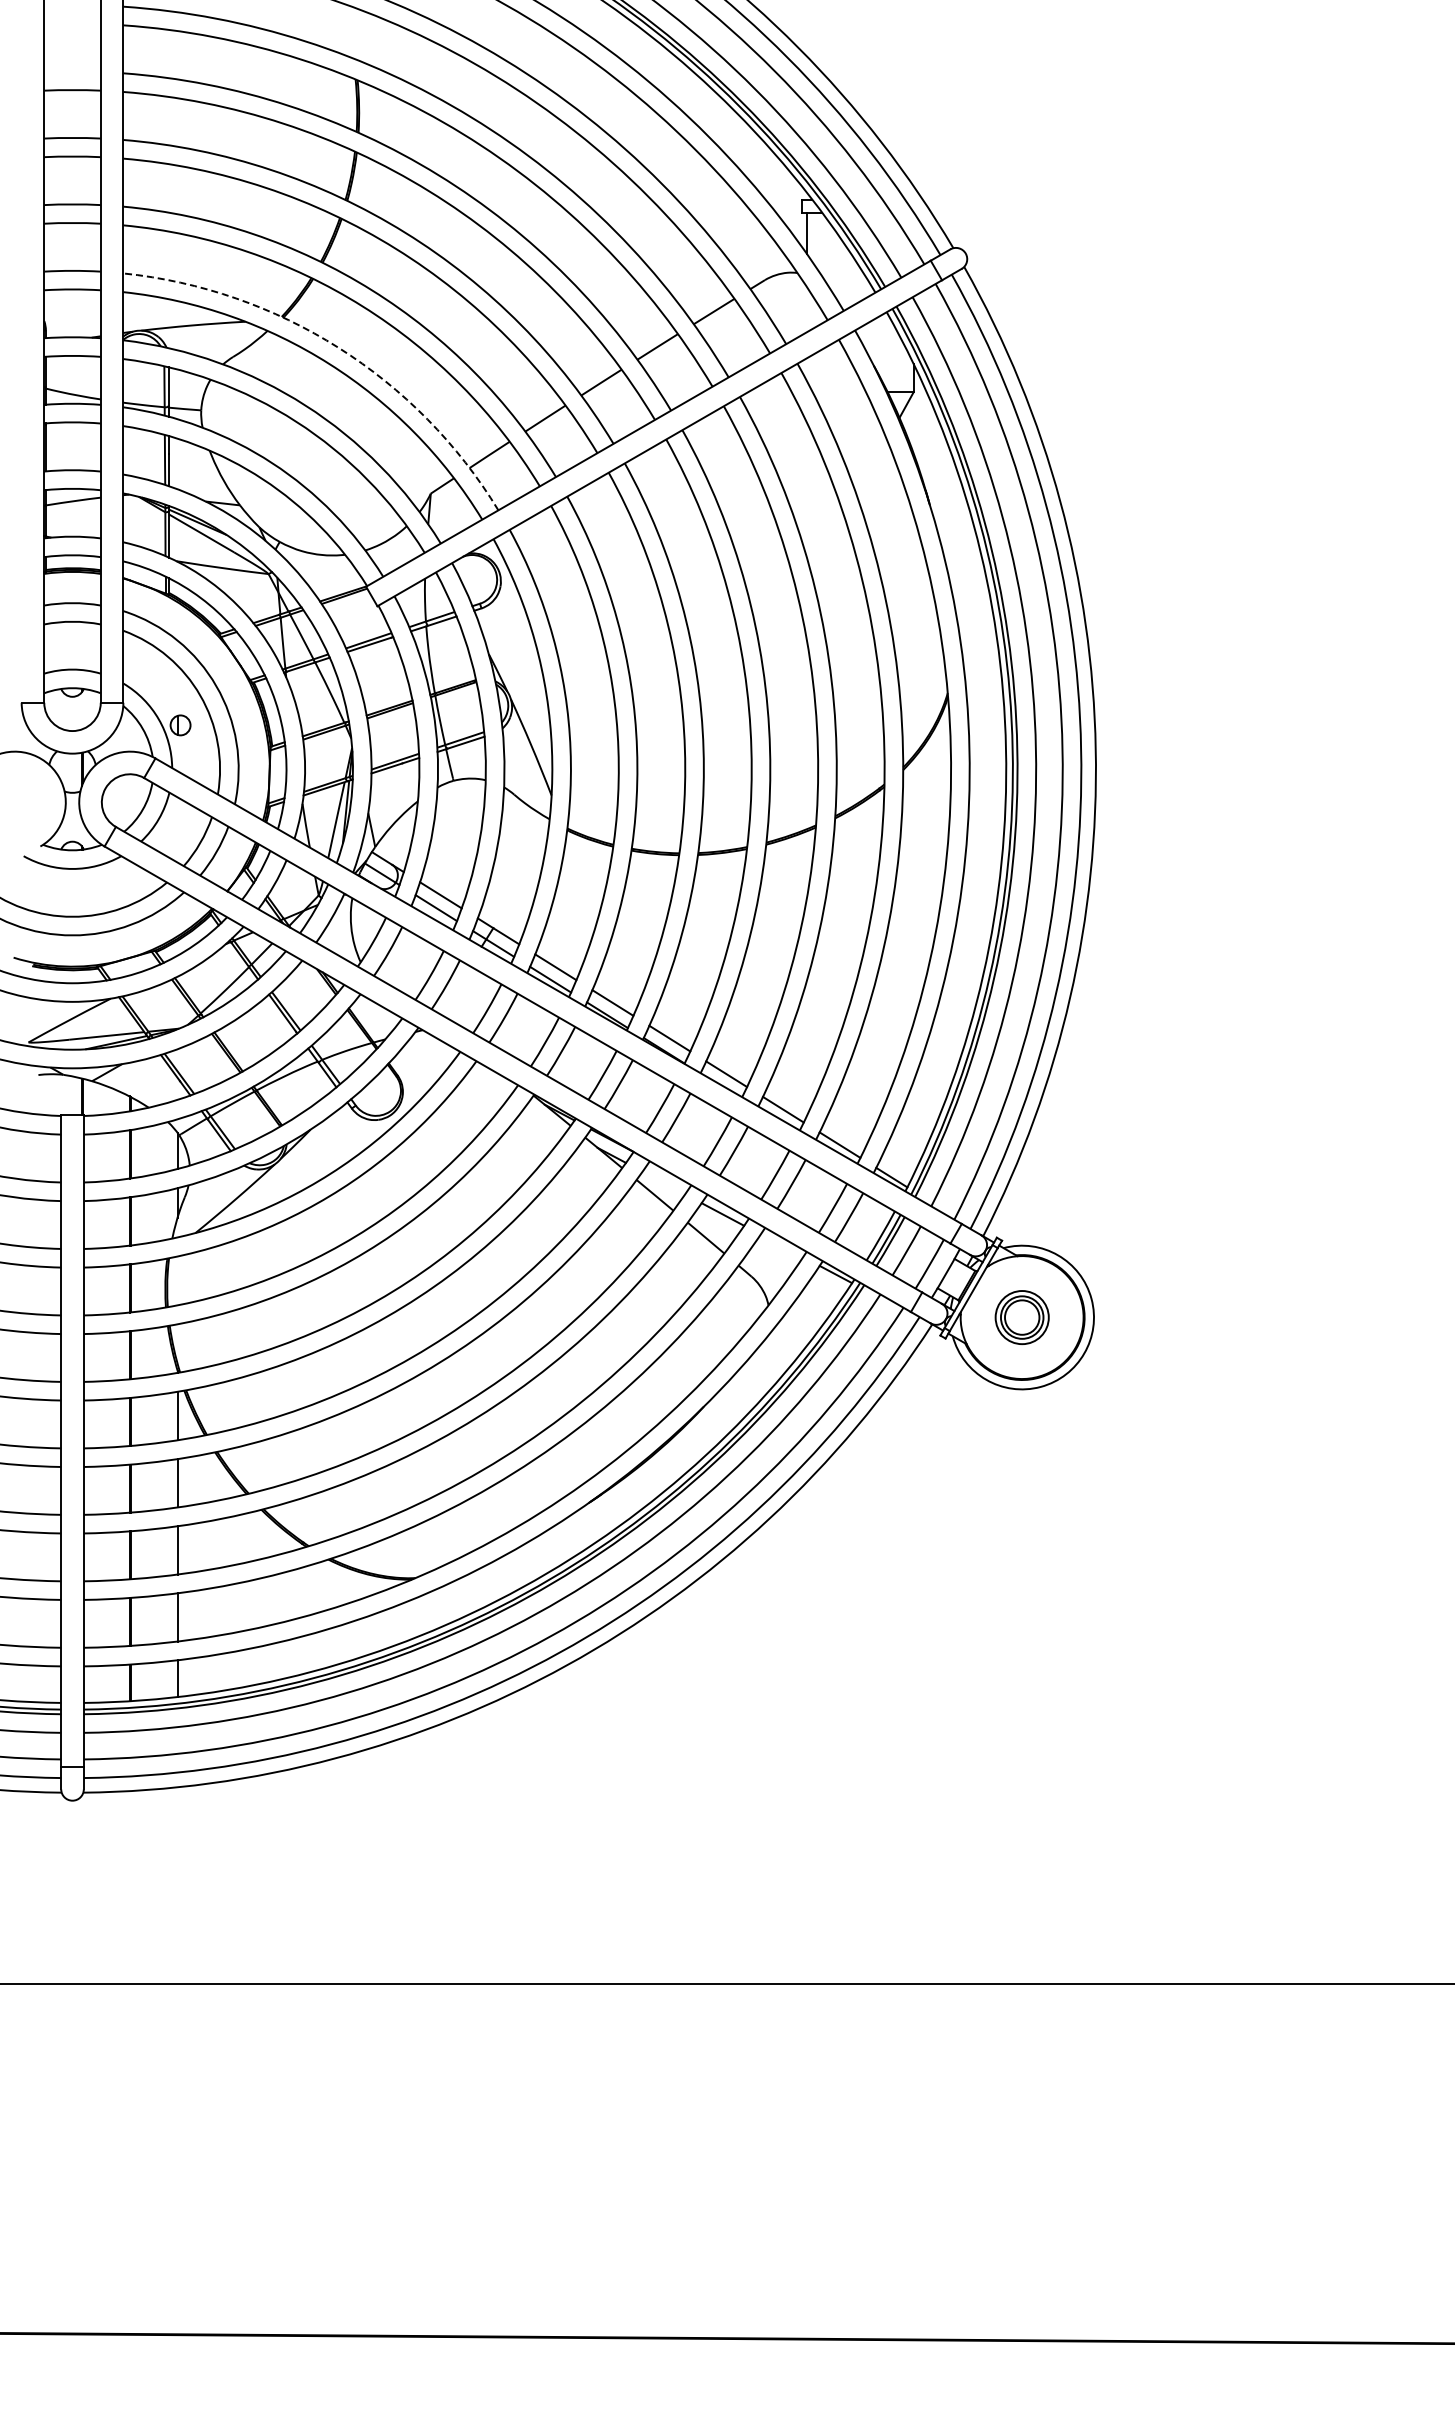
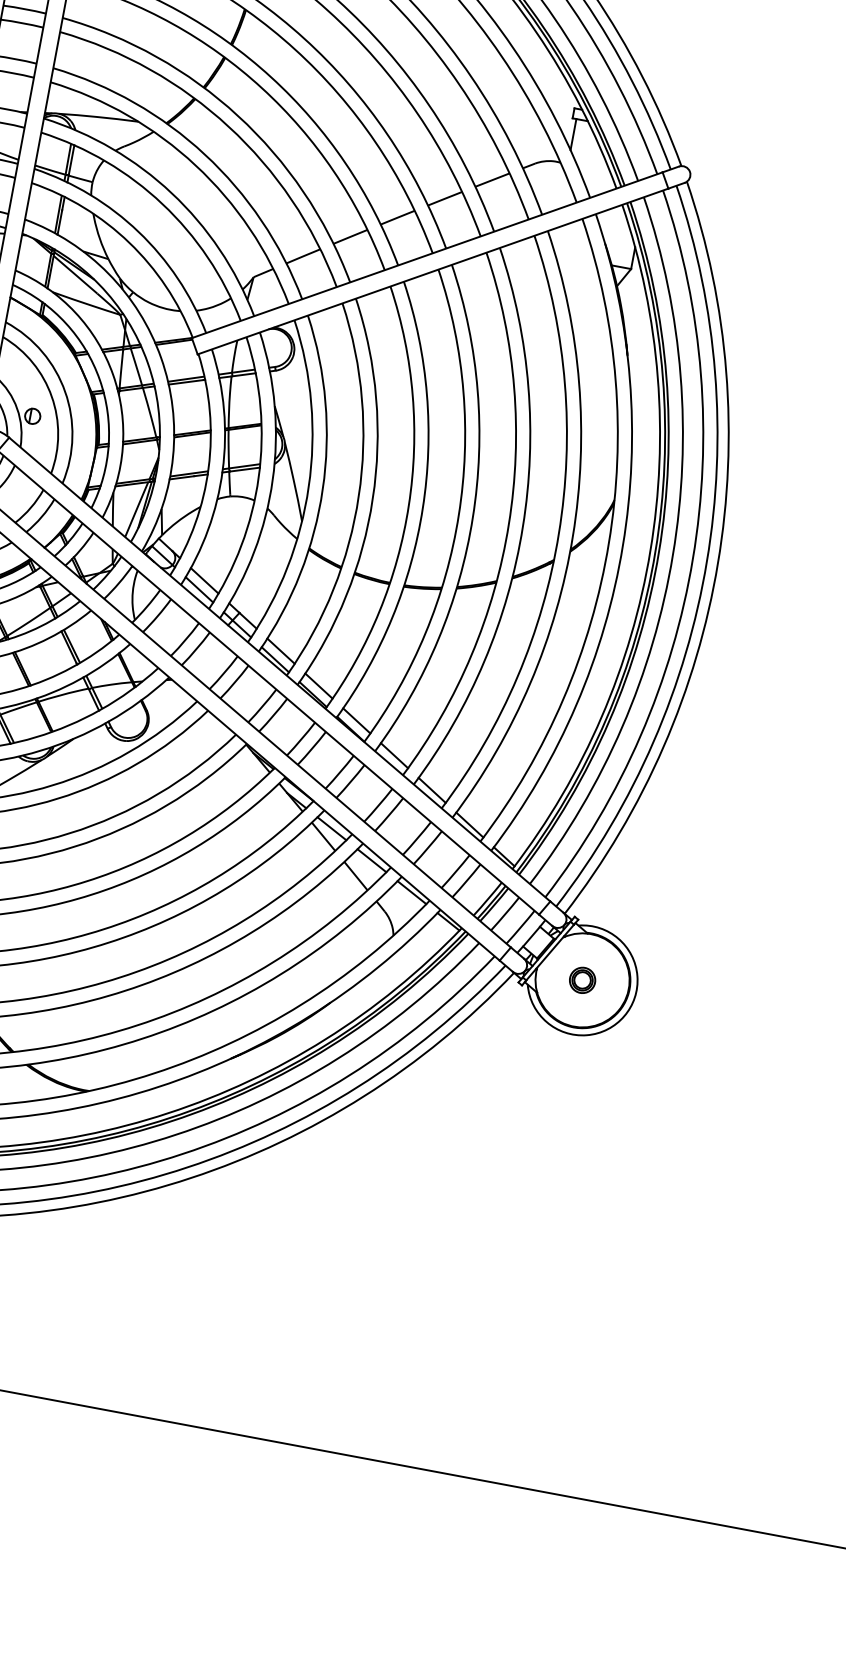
arc: (338, 347) -> (204, 154), dashed -> solid
line: (663, 1182) -> (331, 828), added
line: (781, 1245) -> (411, 892), added
part: (1021, 1317) -> (582, 980), size x0.62

